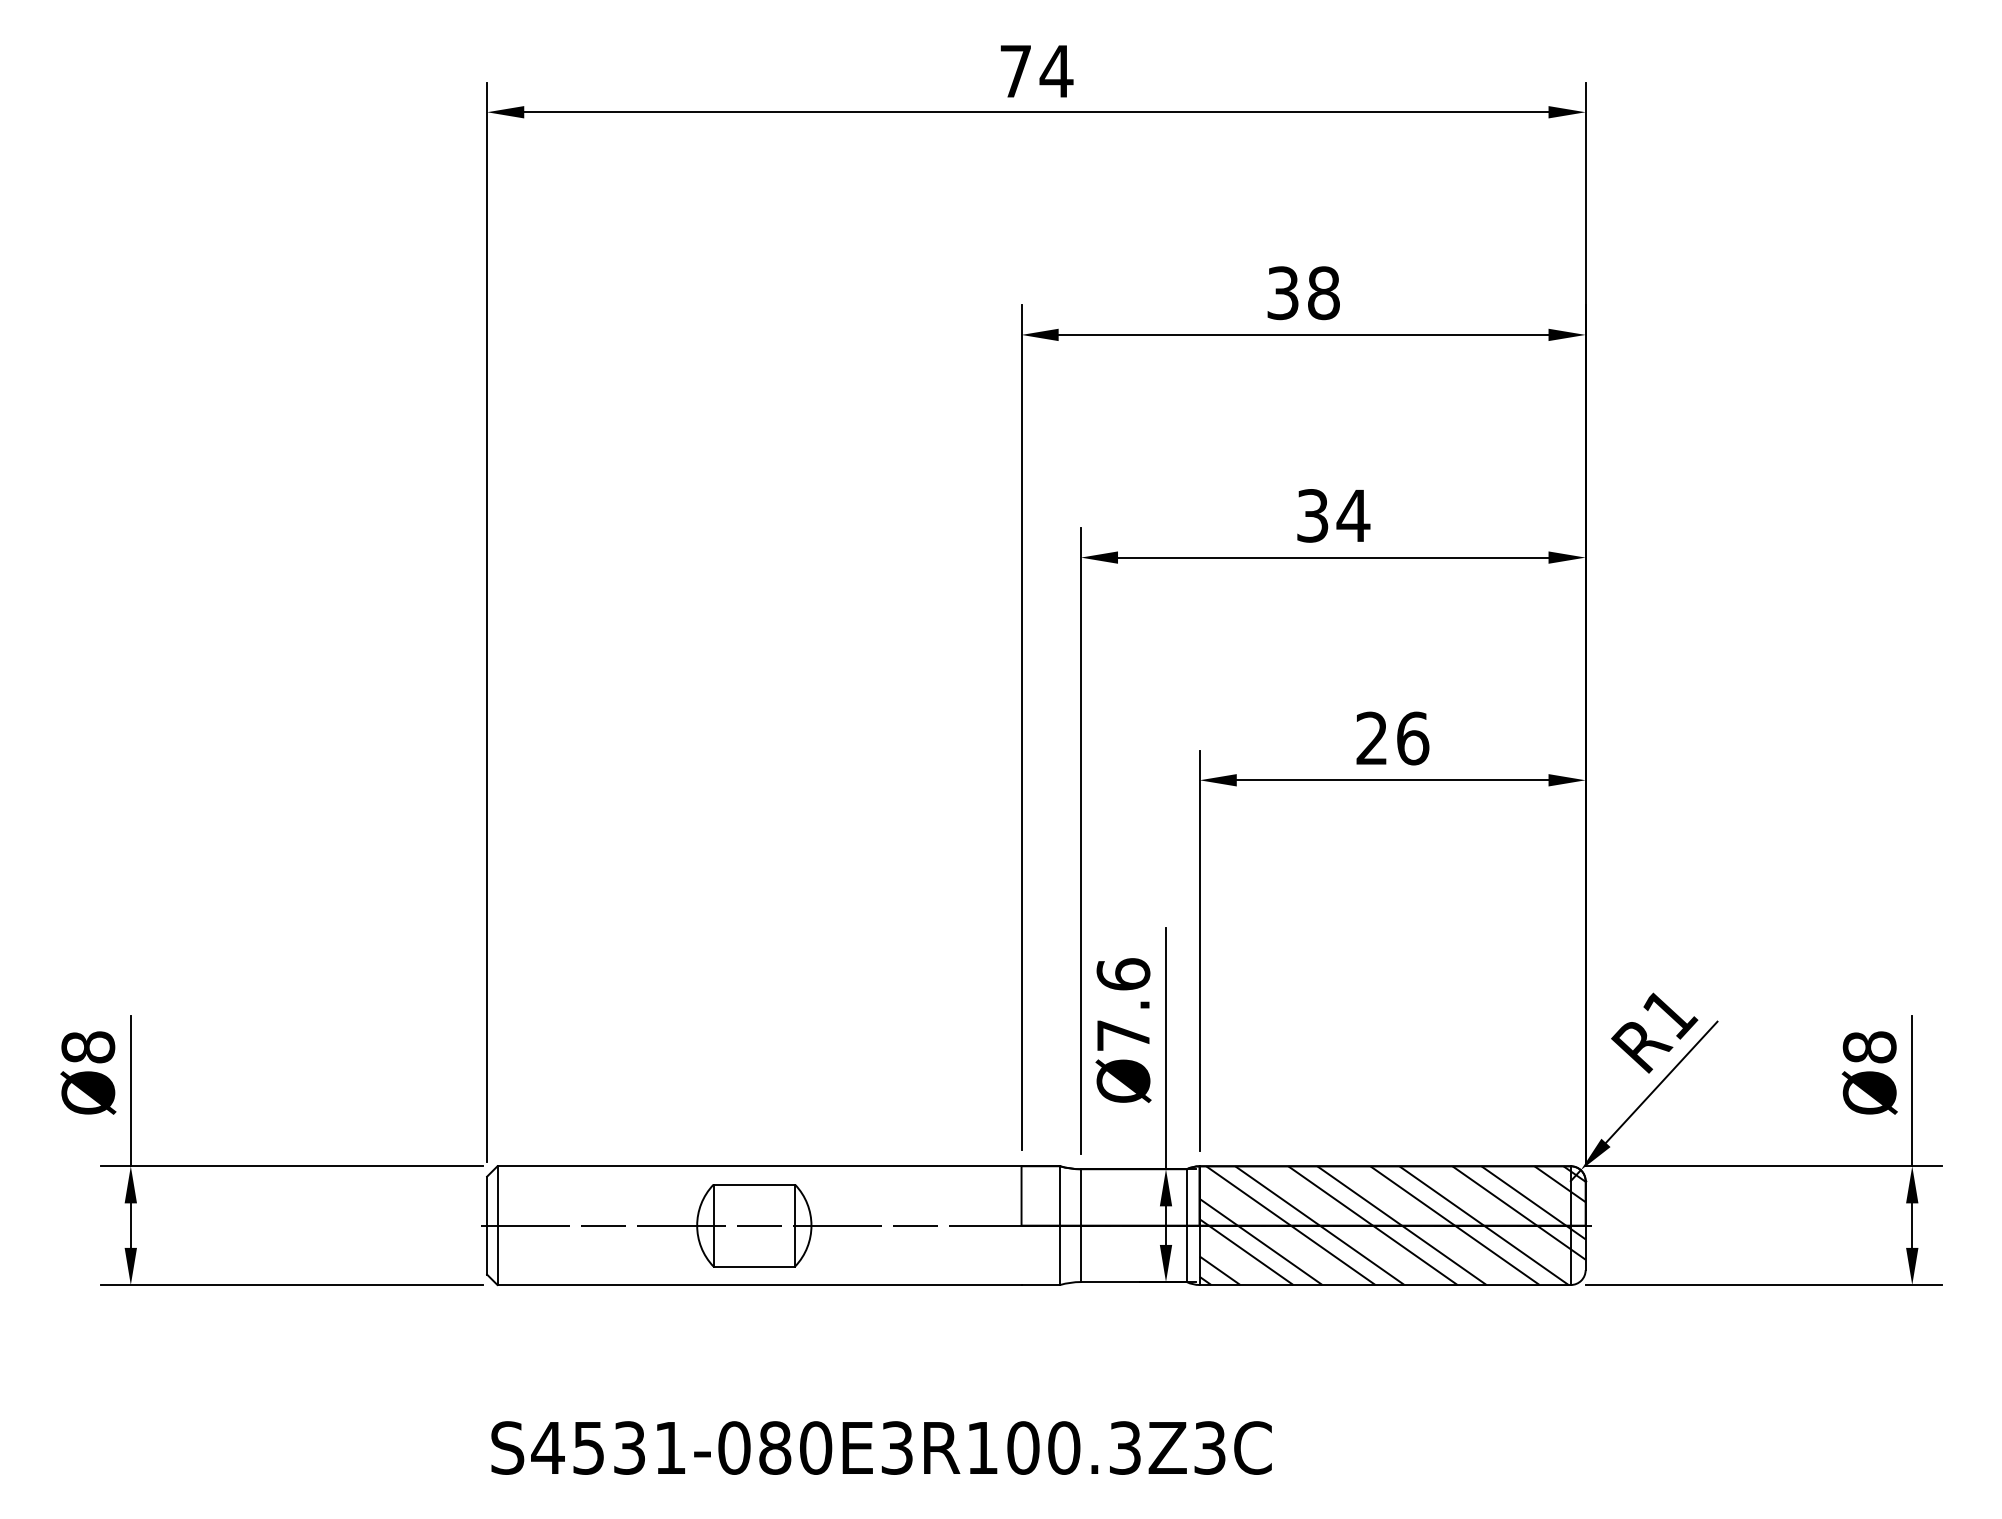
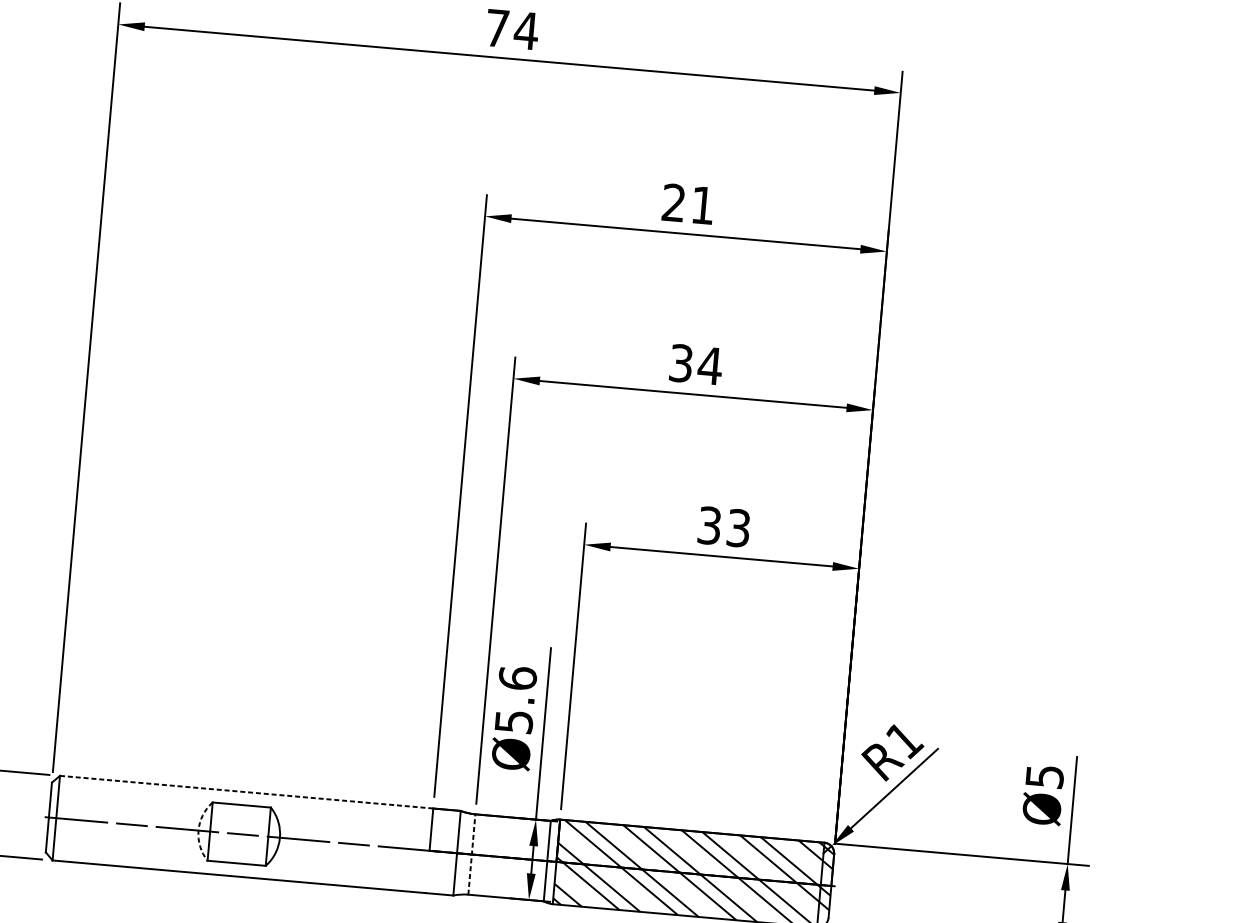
text: (1303, 293) -> (688, 204), 38 -> 21
text: (1392, 738) -> (724, 526), 26 -> 33
text: (1123, 1035) -> (514, 721), Ø7.6 -> Ø5.6
text: (1869, 1047) -> (1044, 776), Ø8 -> Ø5
line: (759, 1166) -> (246, 792), solid -> dashed
arc: (697, 1225) -> (198, 830), solid -> dashed
line: (1080, 1225) -> (471, 854), solid -> dashed

